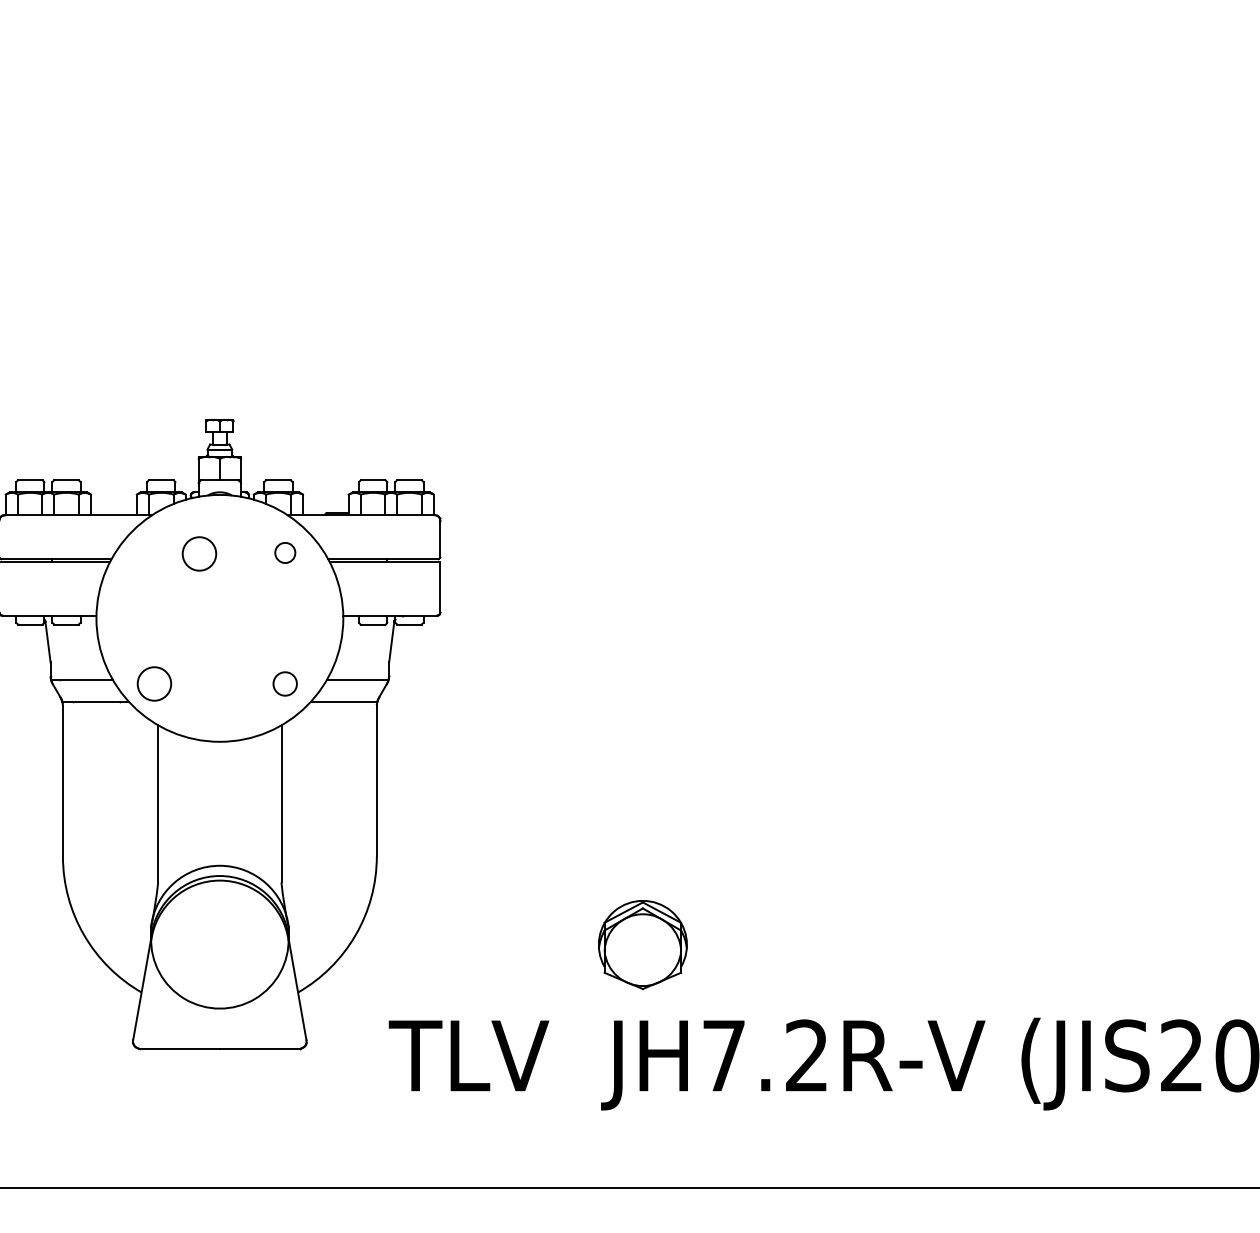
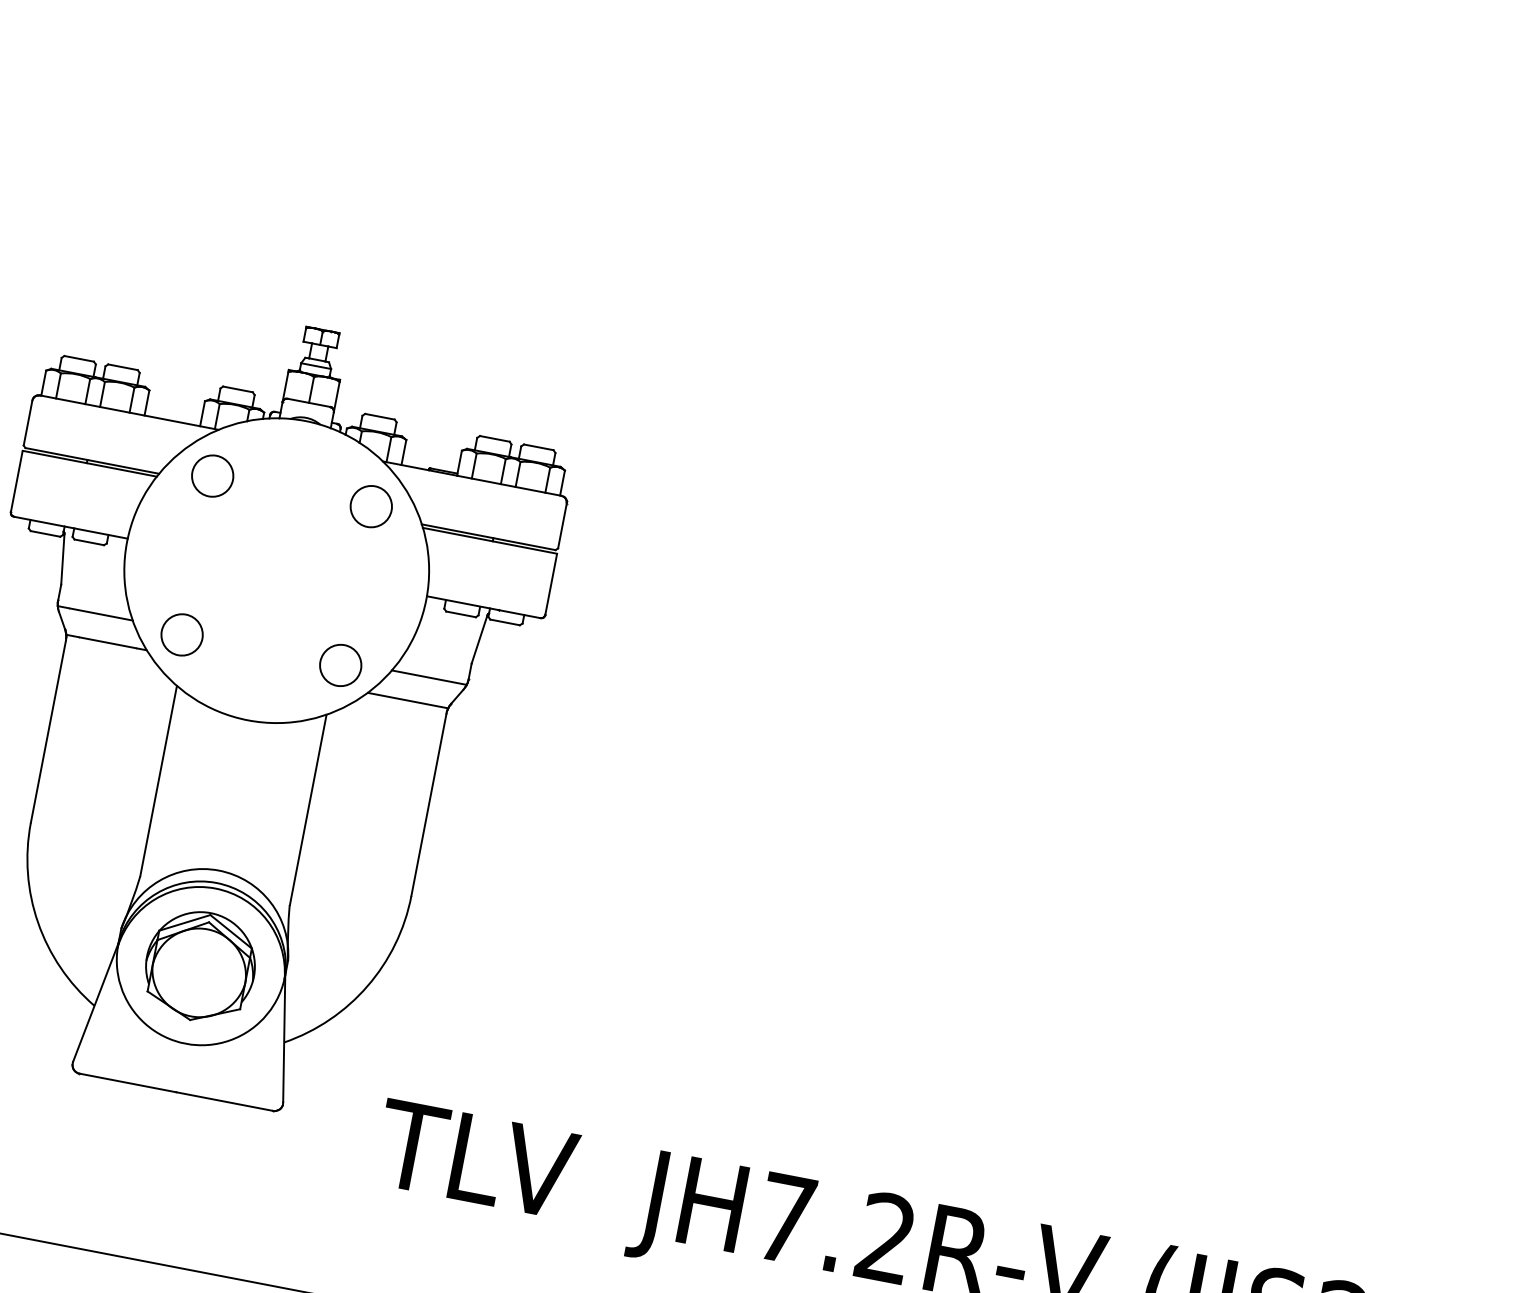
circle: (285, 552) -> (371, 506), size x1.67
circle: (199, 553) -> (212, 475), moved
circle: (284, 683) -> (339, 664), size x1.43
part: (642, 945) -> (199, 967), moved

